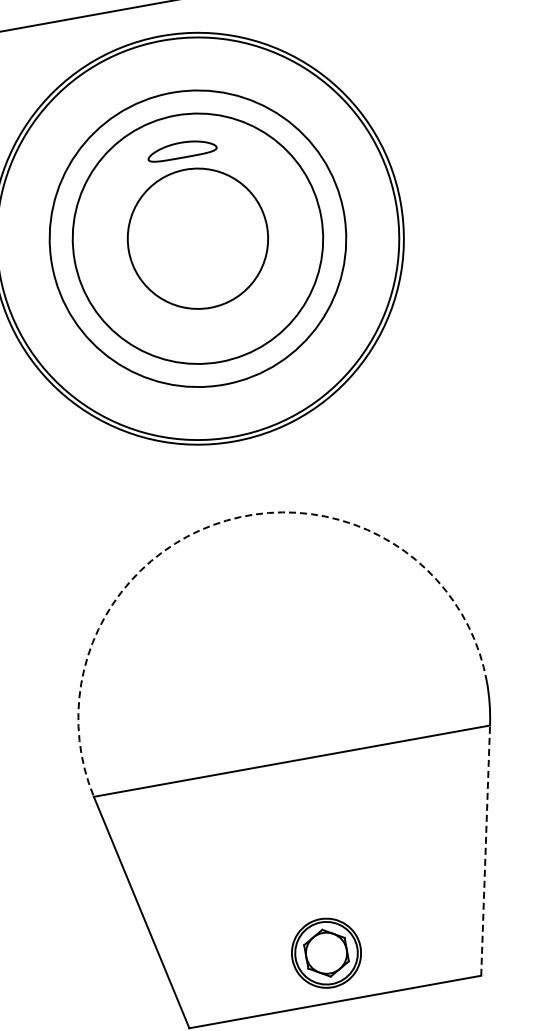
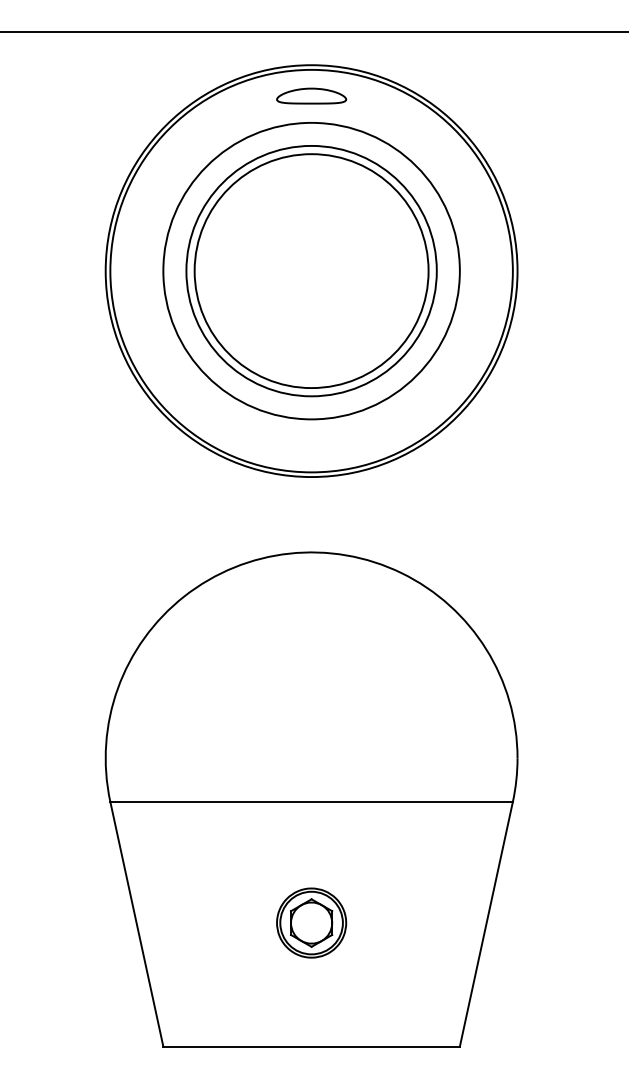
part: (181, 149) -> (311, 95), moved
circle: (197, 239) -> (311, 271), size x1.67
arc: (226, 520) -> (289, 553), dashed -> solid
line: (485, 849) -> (486, 923), dashed -> solid
part: (326, 952) -> (311, 922), moved

